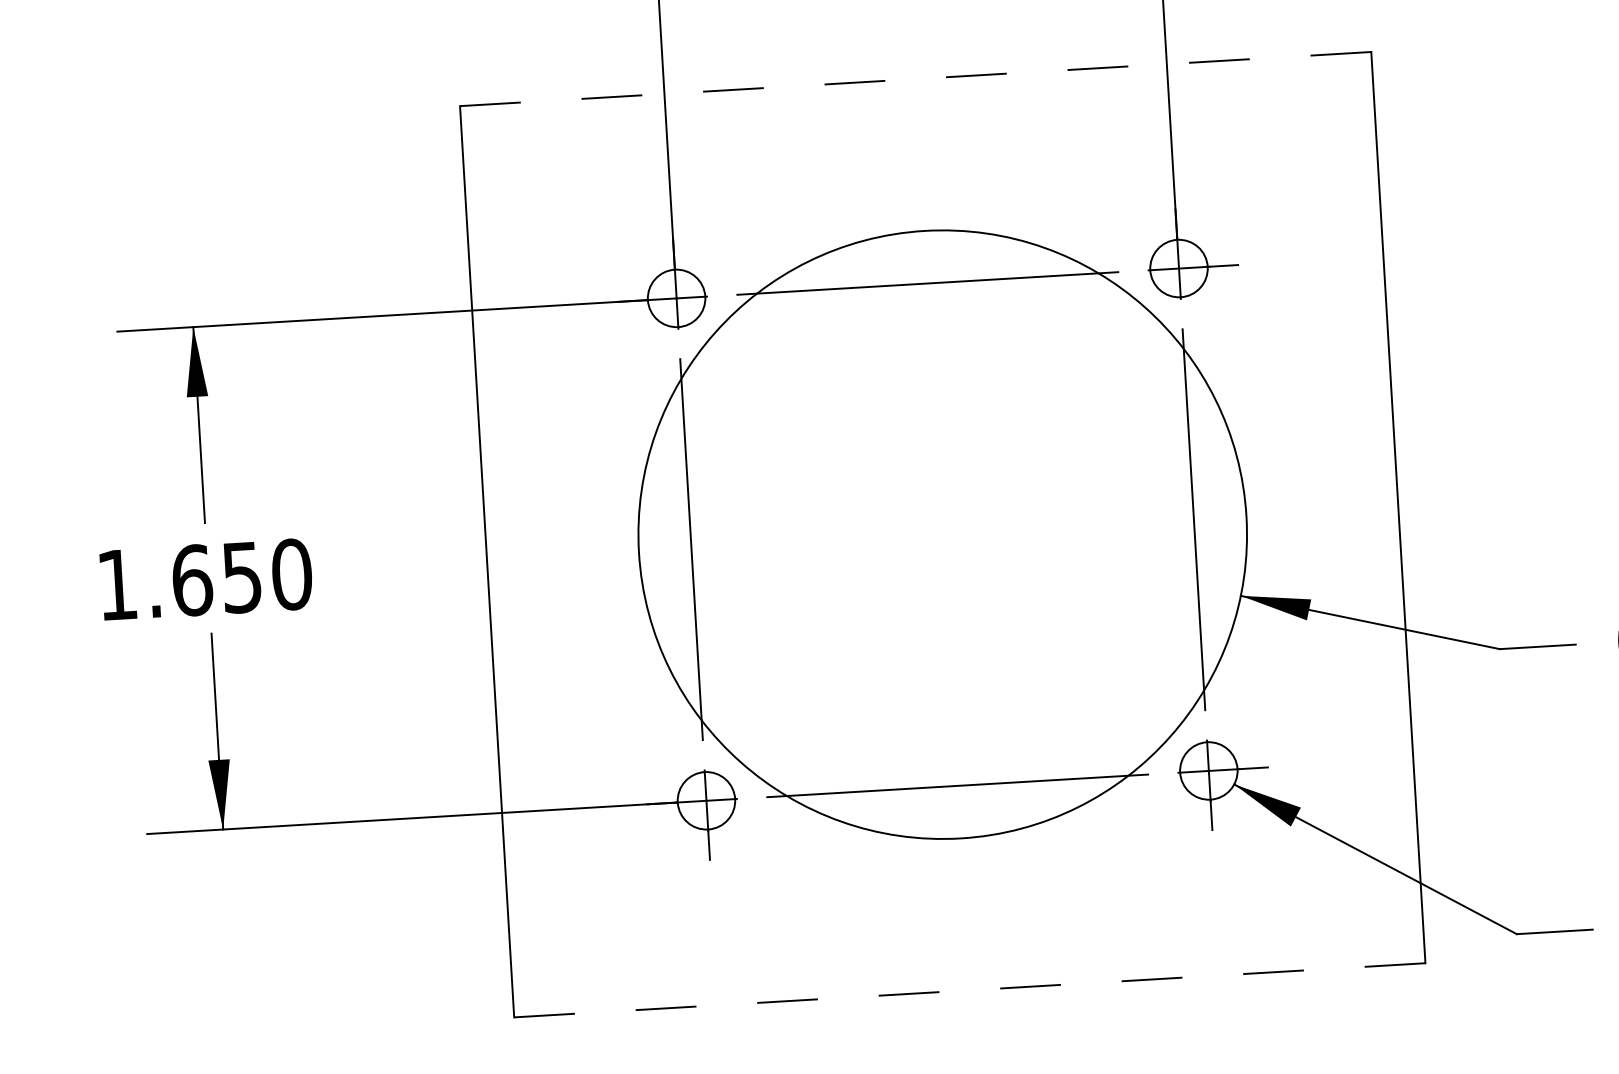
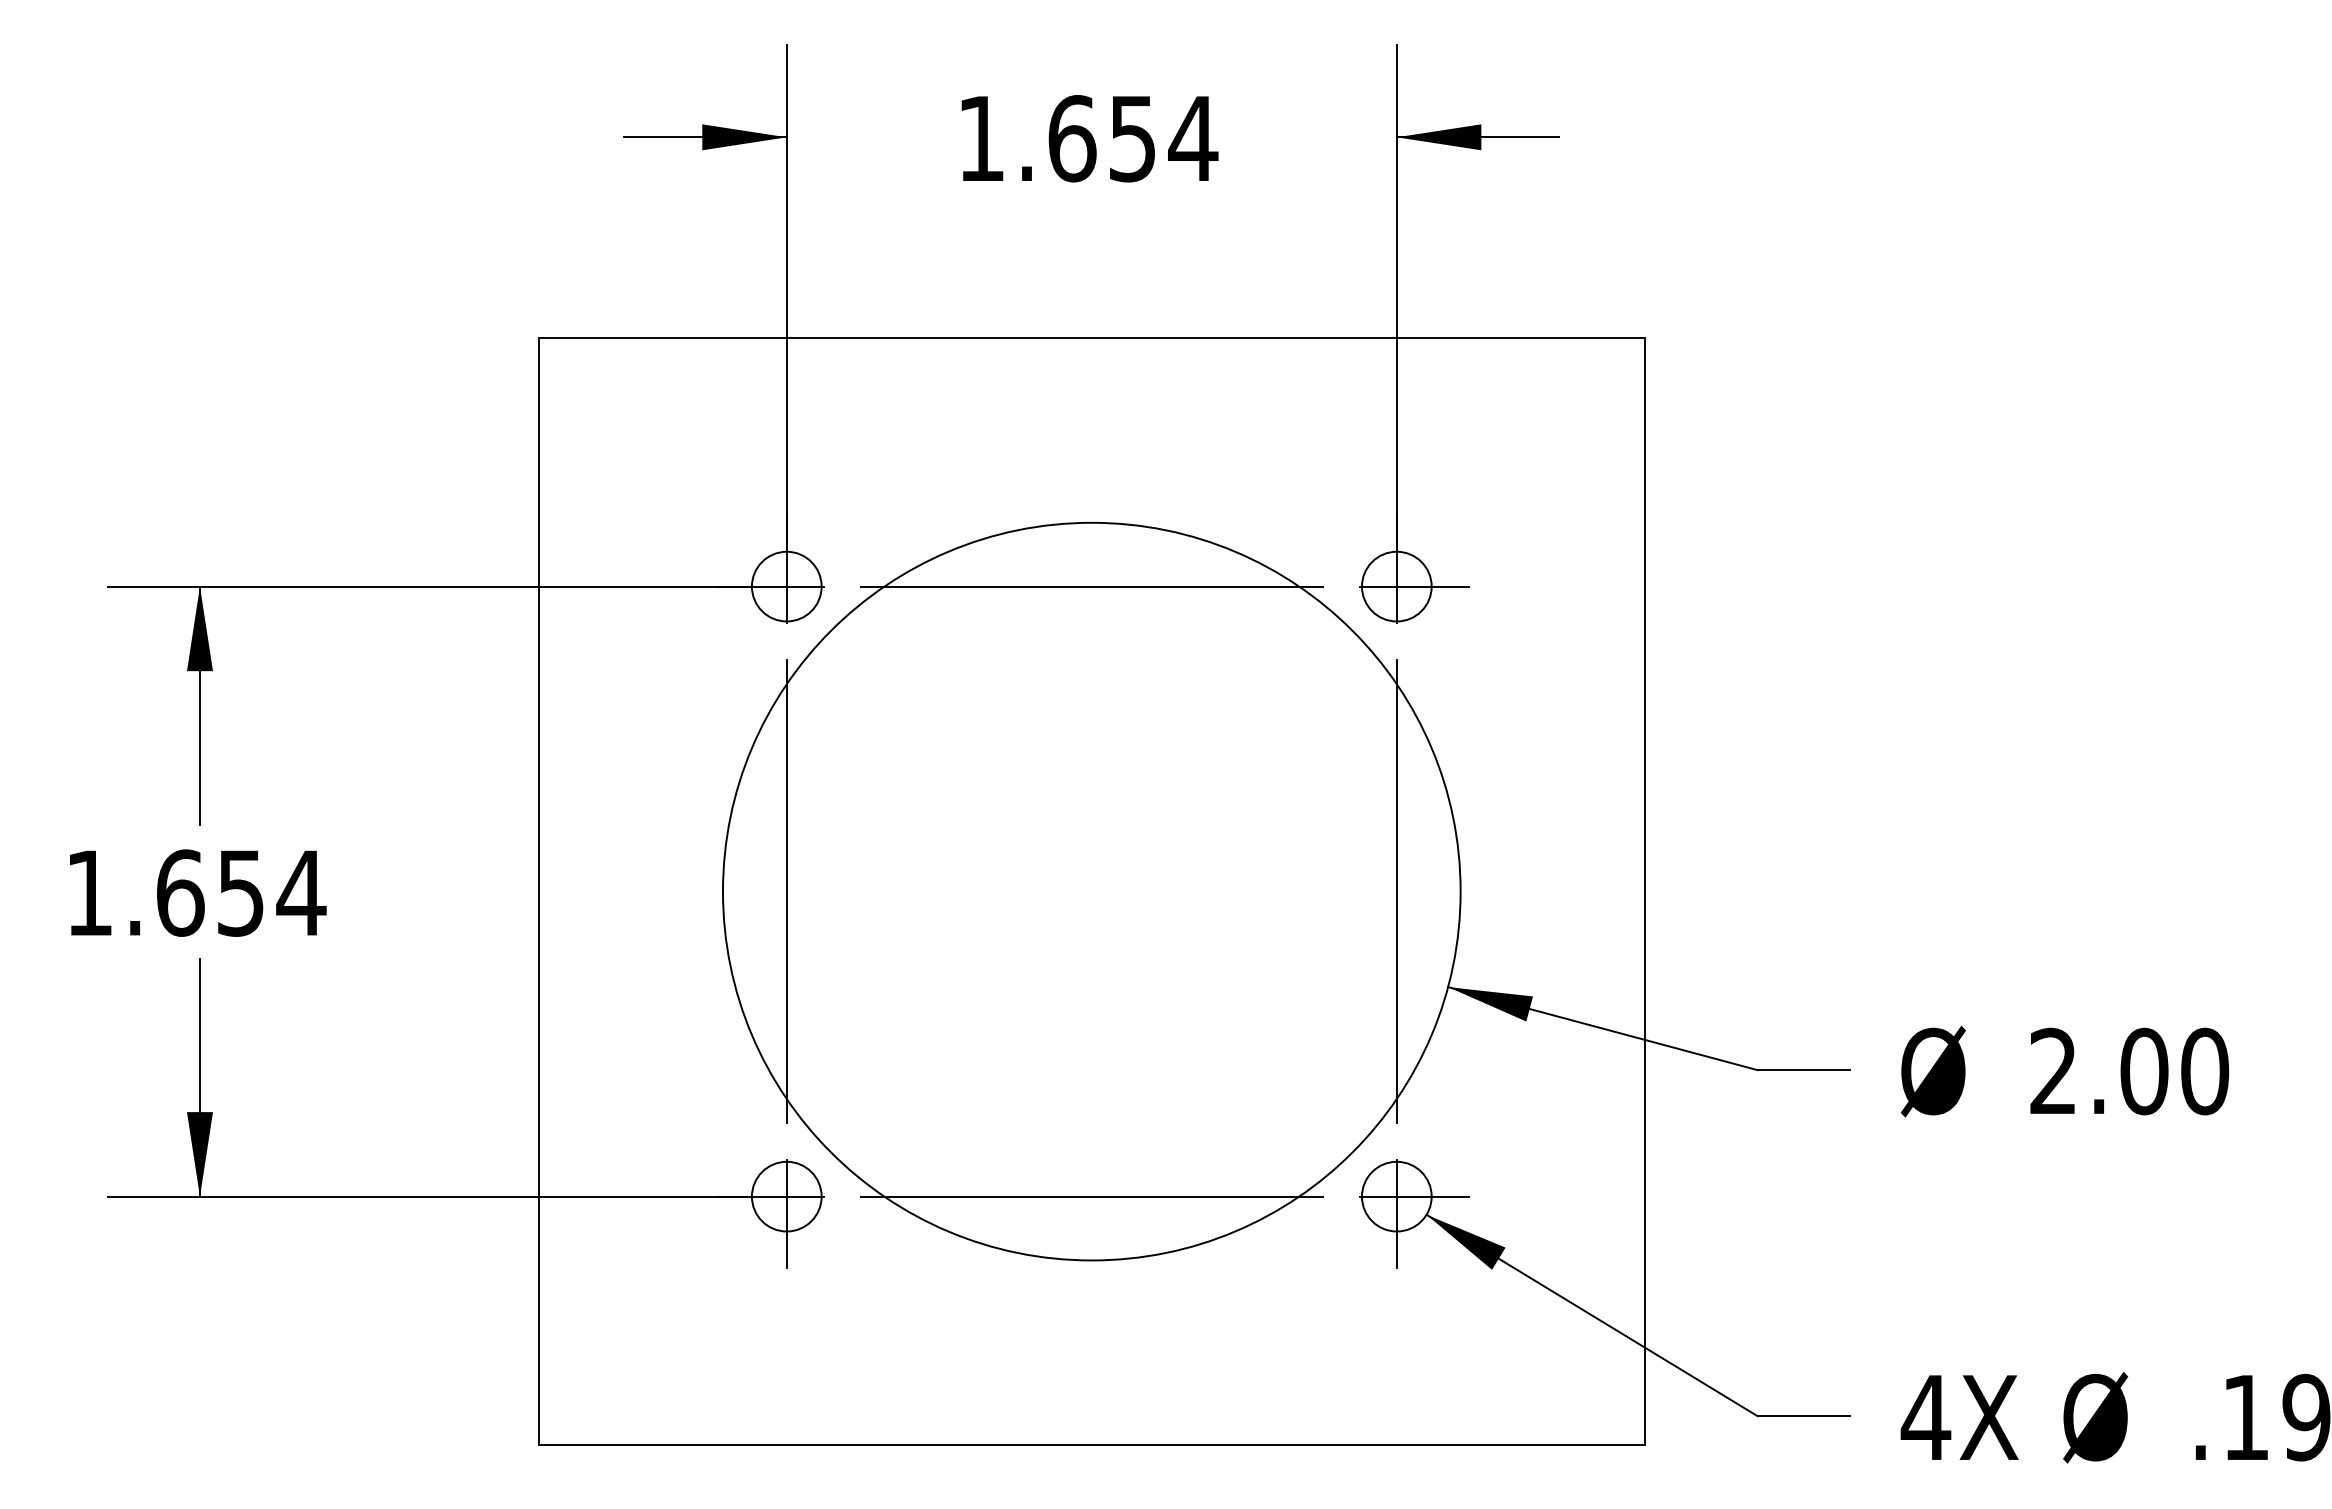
line: (915, 79) -> (1091, 338), dashed -> solid
text: (291, 574) -> (301, 892), 1.650 -> 1.654
line: (970, 989) -> (1092, 1444), dashed -> solid

